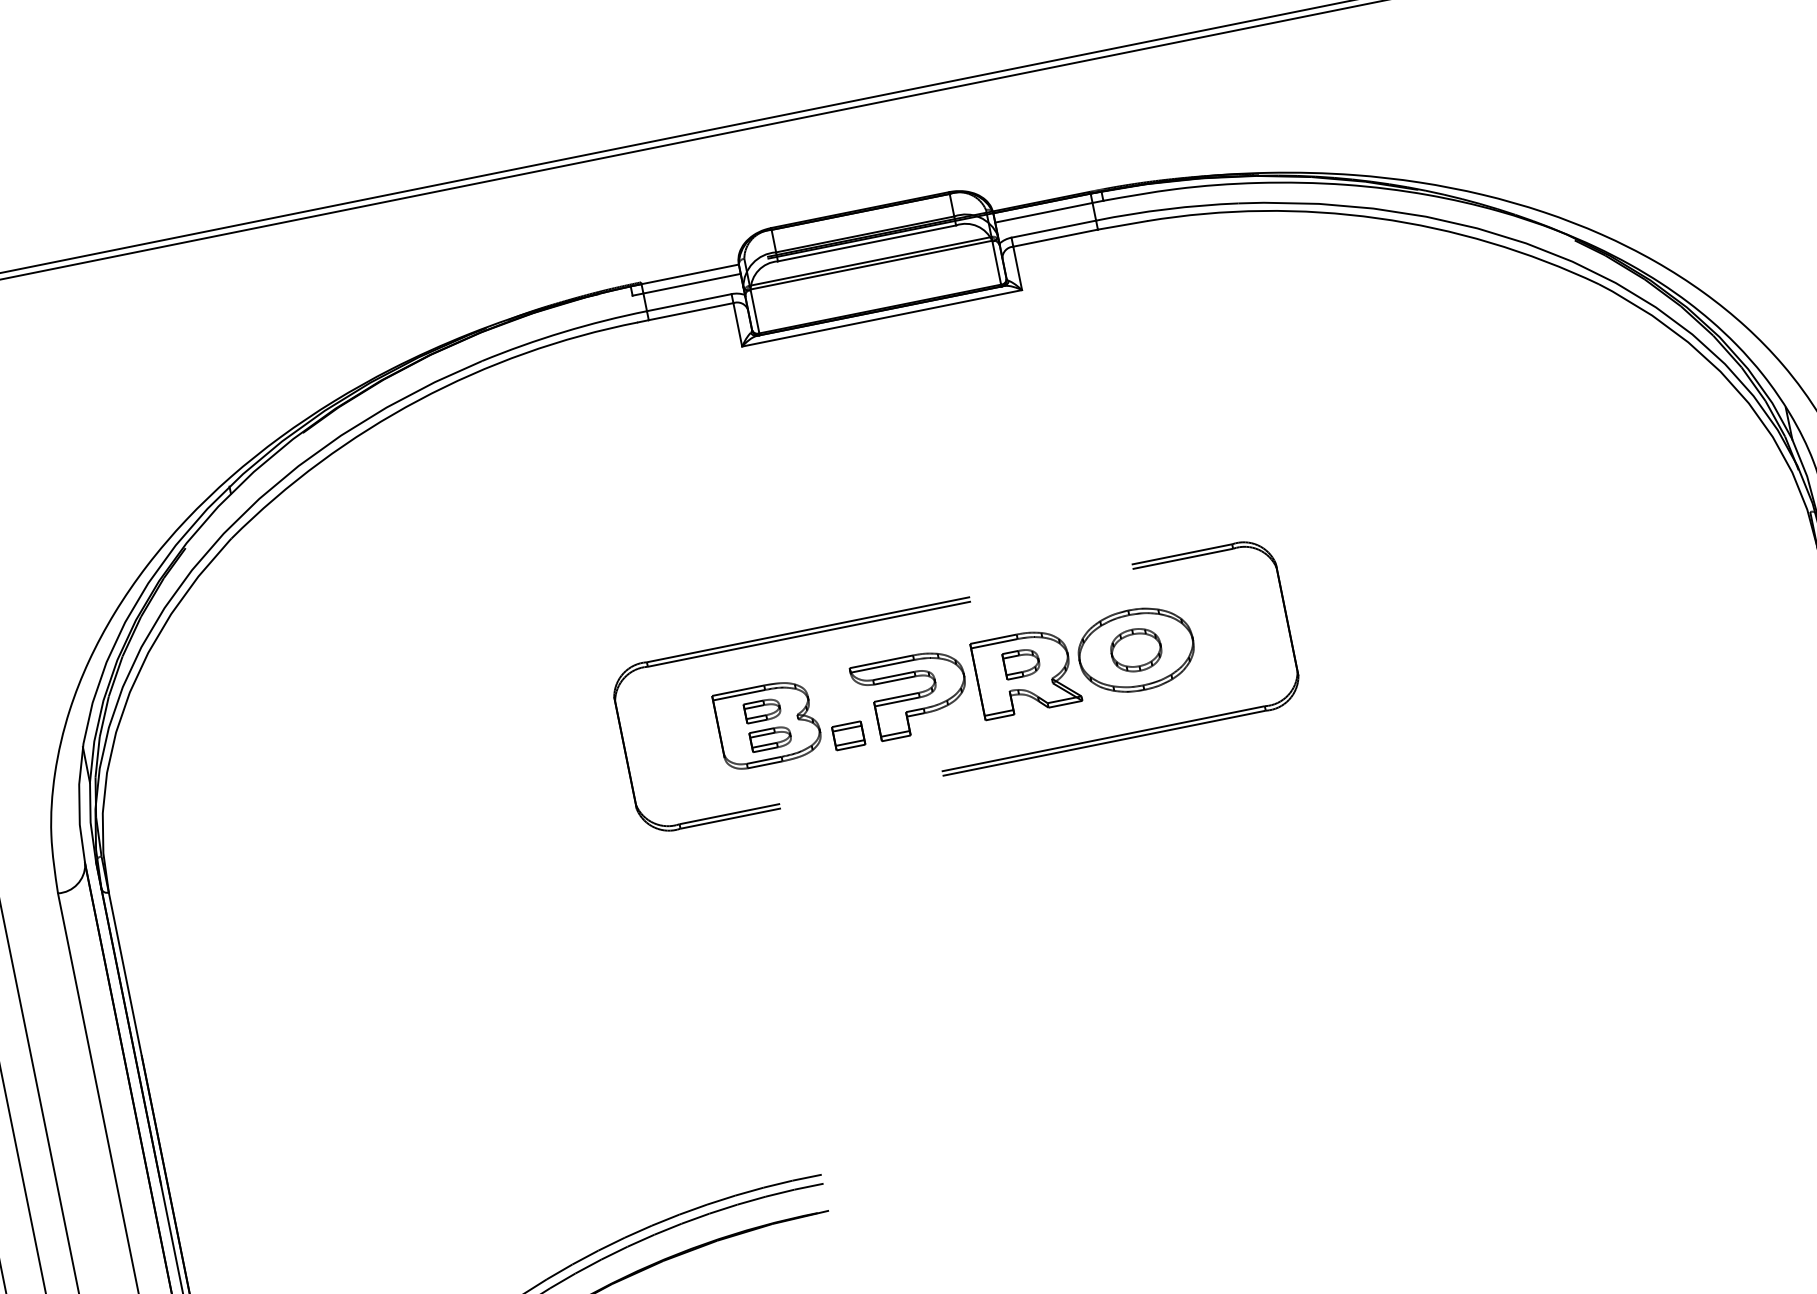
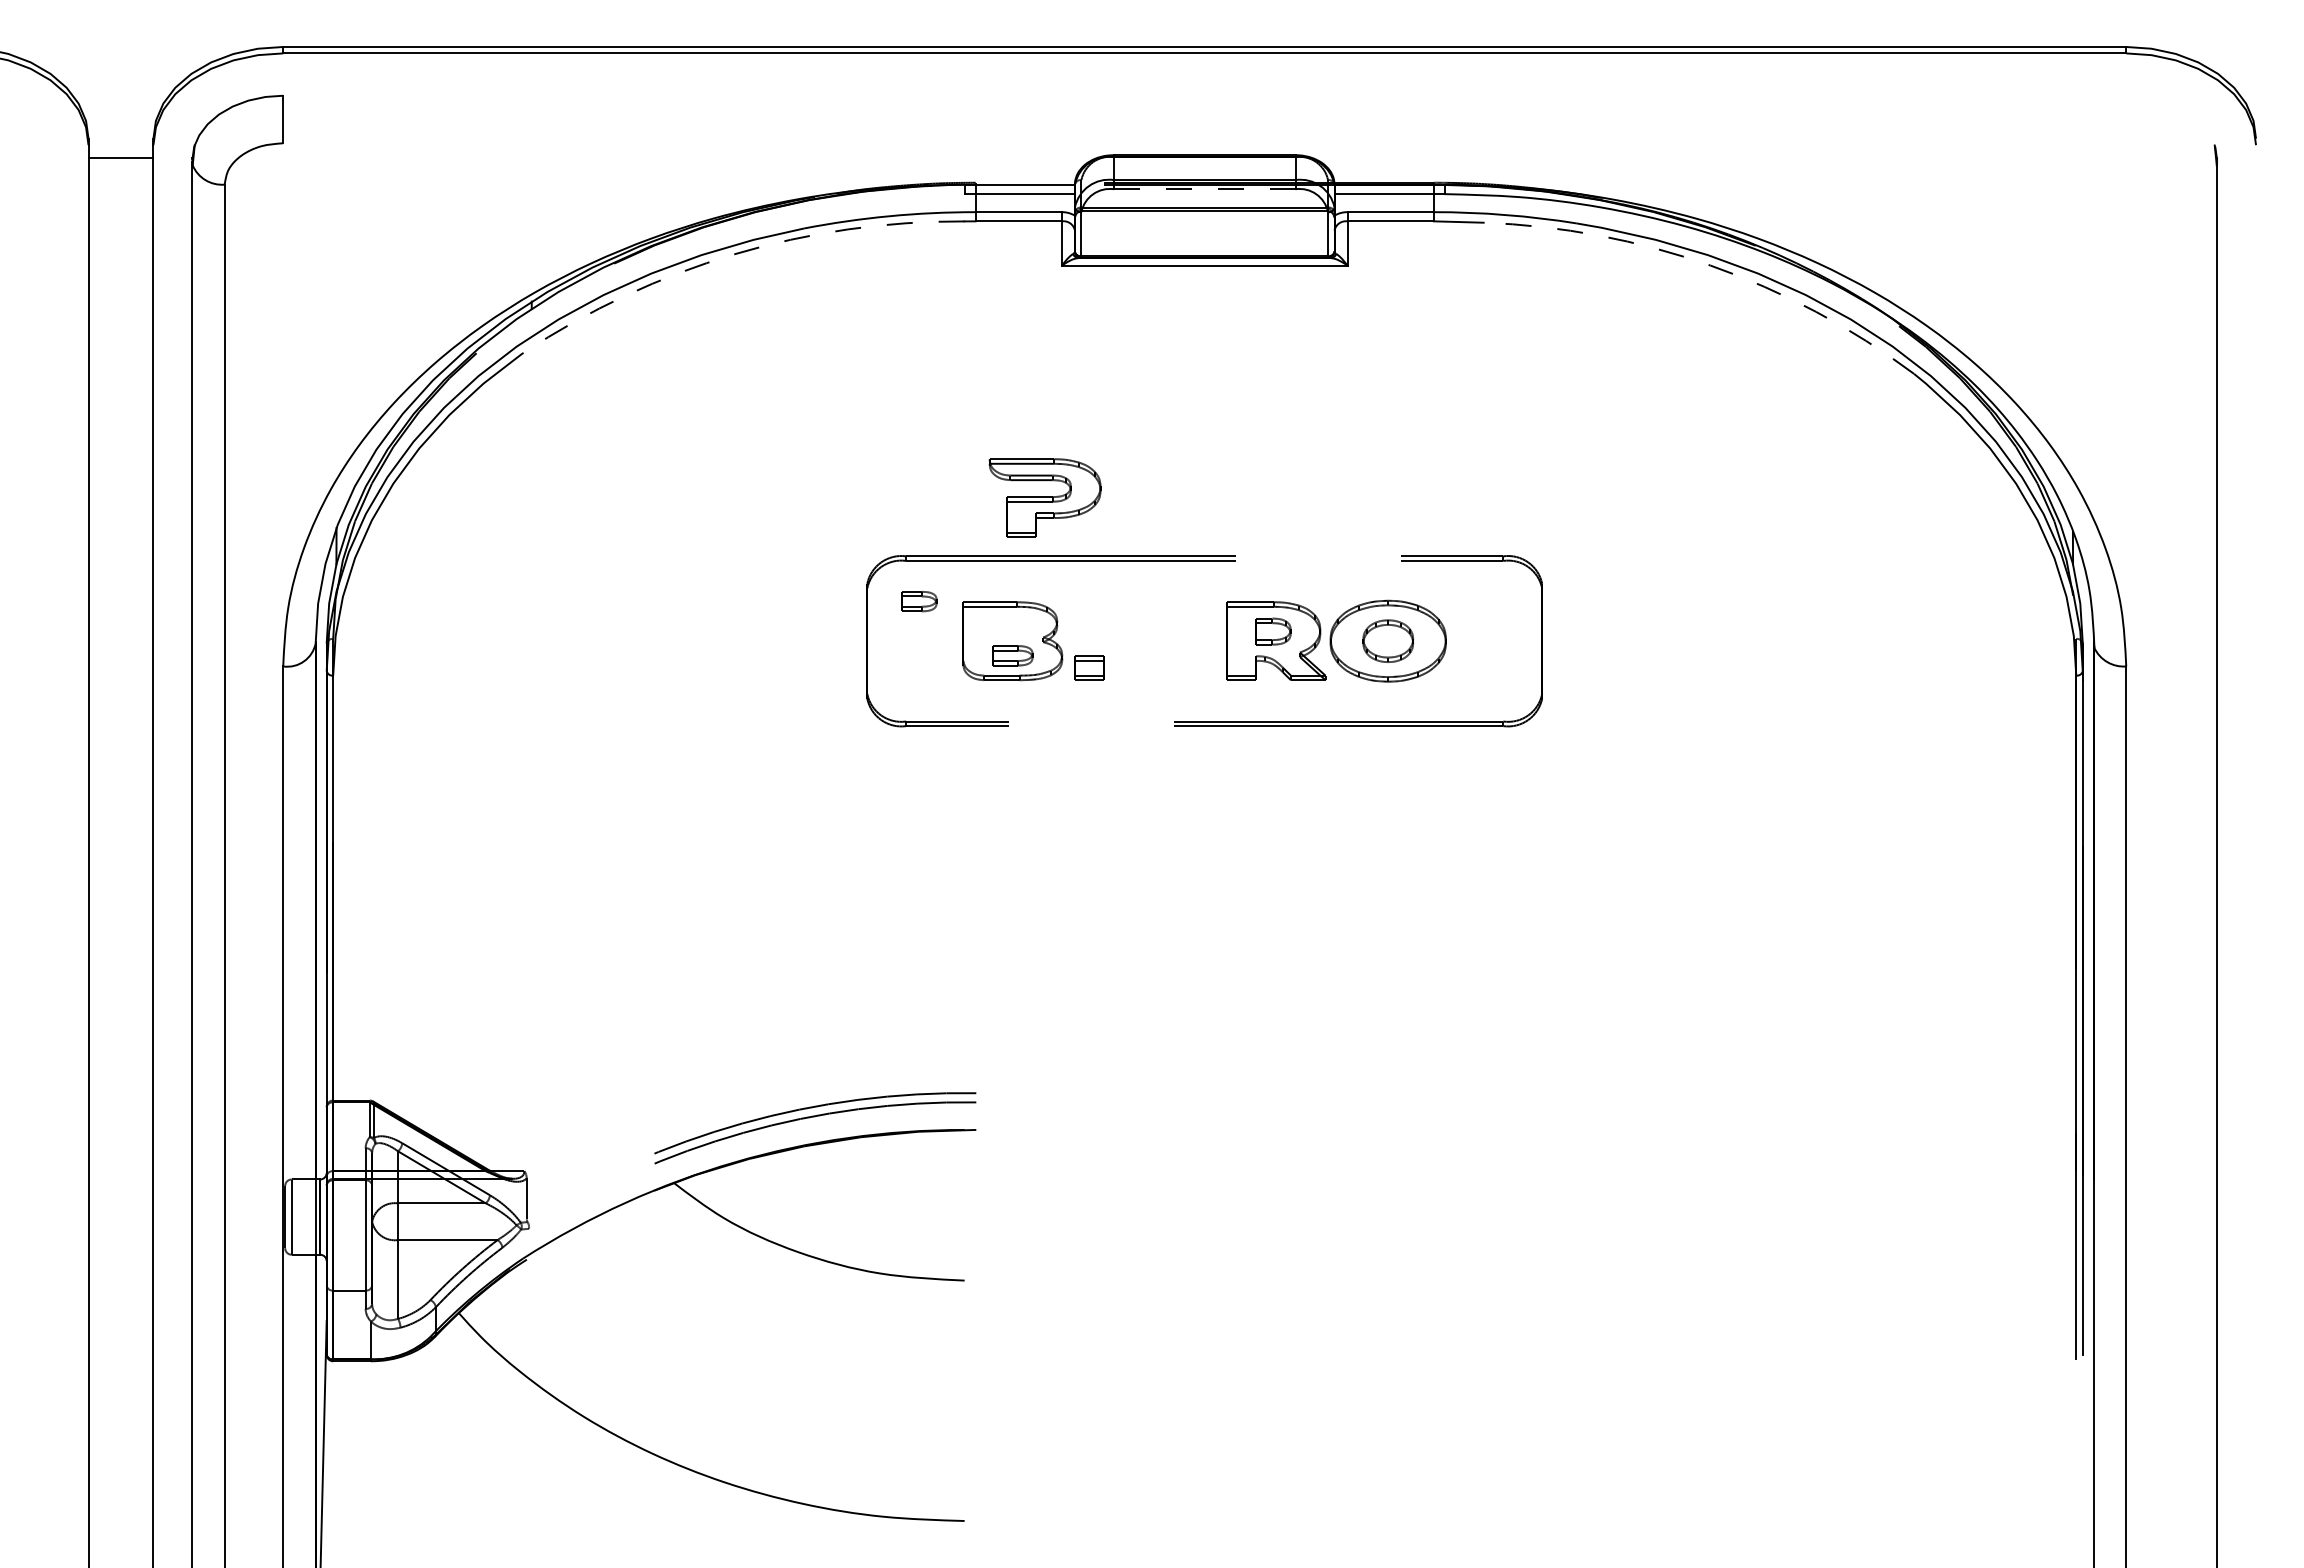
arc: (1377, 218) -> (1710, 265), solid -> dashed
line: (866, 243) -> (1204, 189), solid -> dashed
arc: (418, 400) -> (734, 254), solid -> dashed
part: (910, 694) -> (1044, 497), moved
part: (763, 710) -> (919, 601), moved

